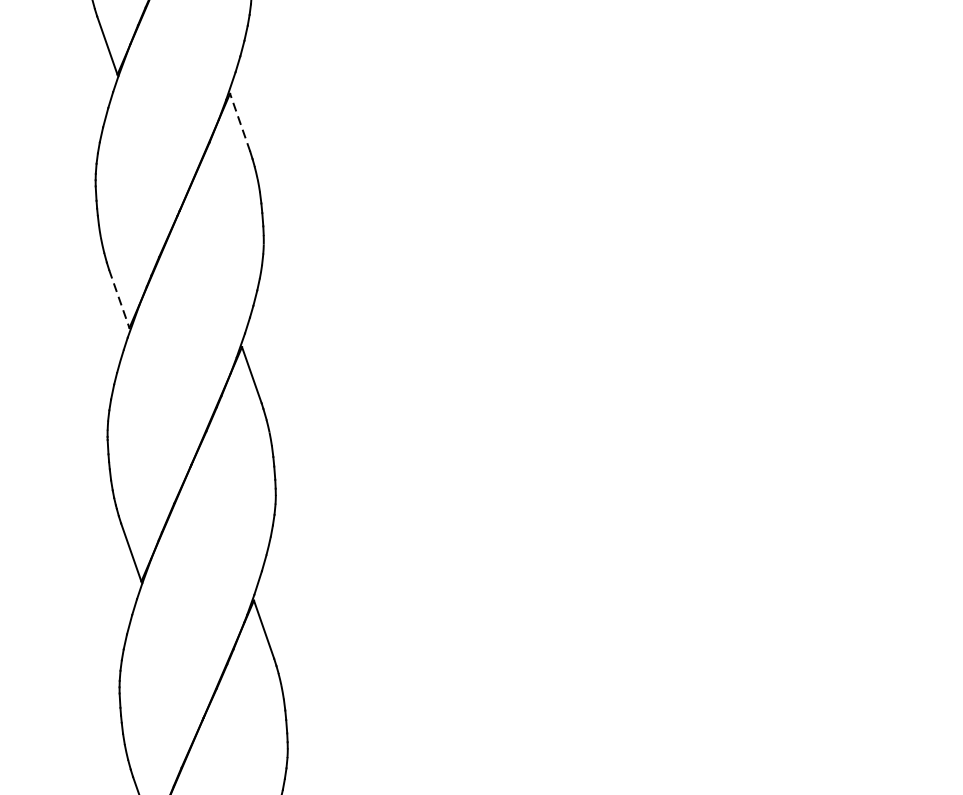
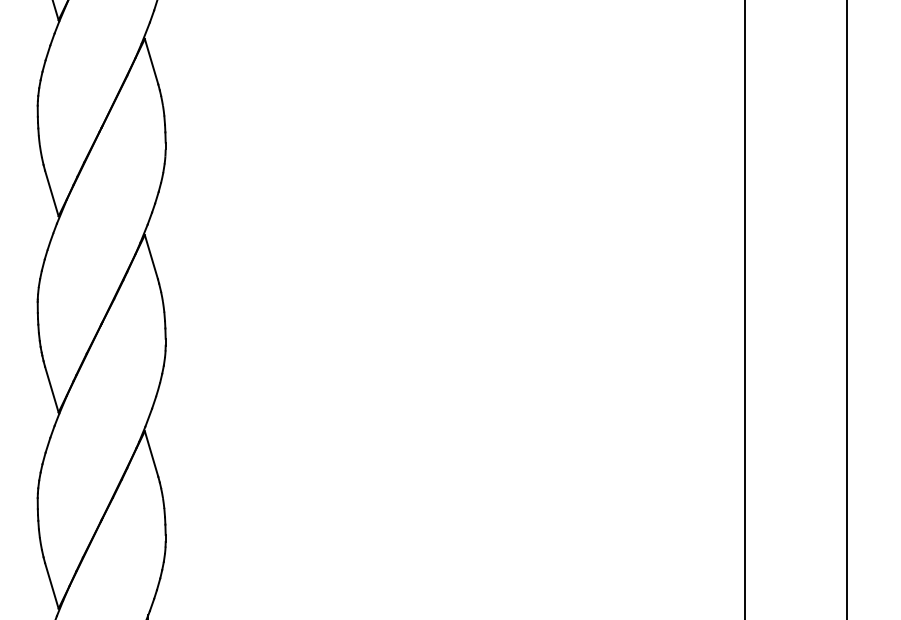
line: (240, 122) -> (151, 61), dashed -> solid
line: (118, 299) -> (51, 193), dashed -> solid

